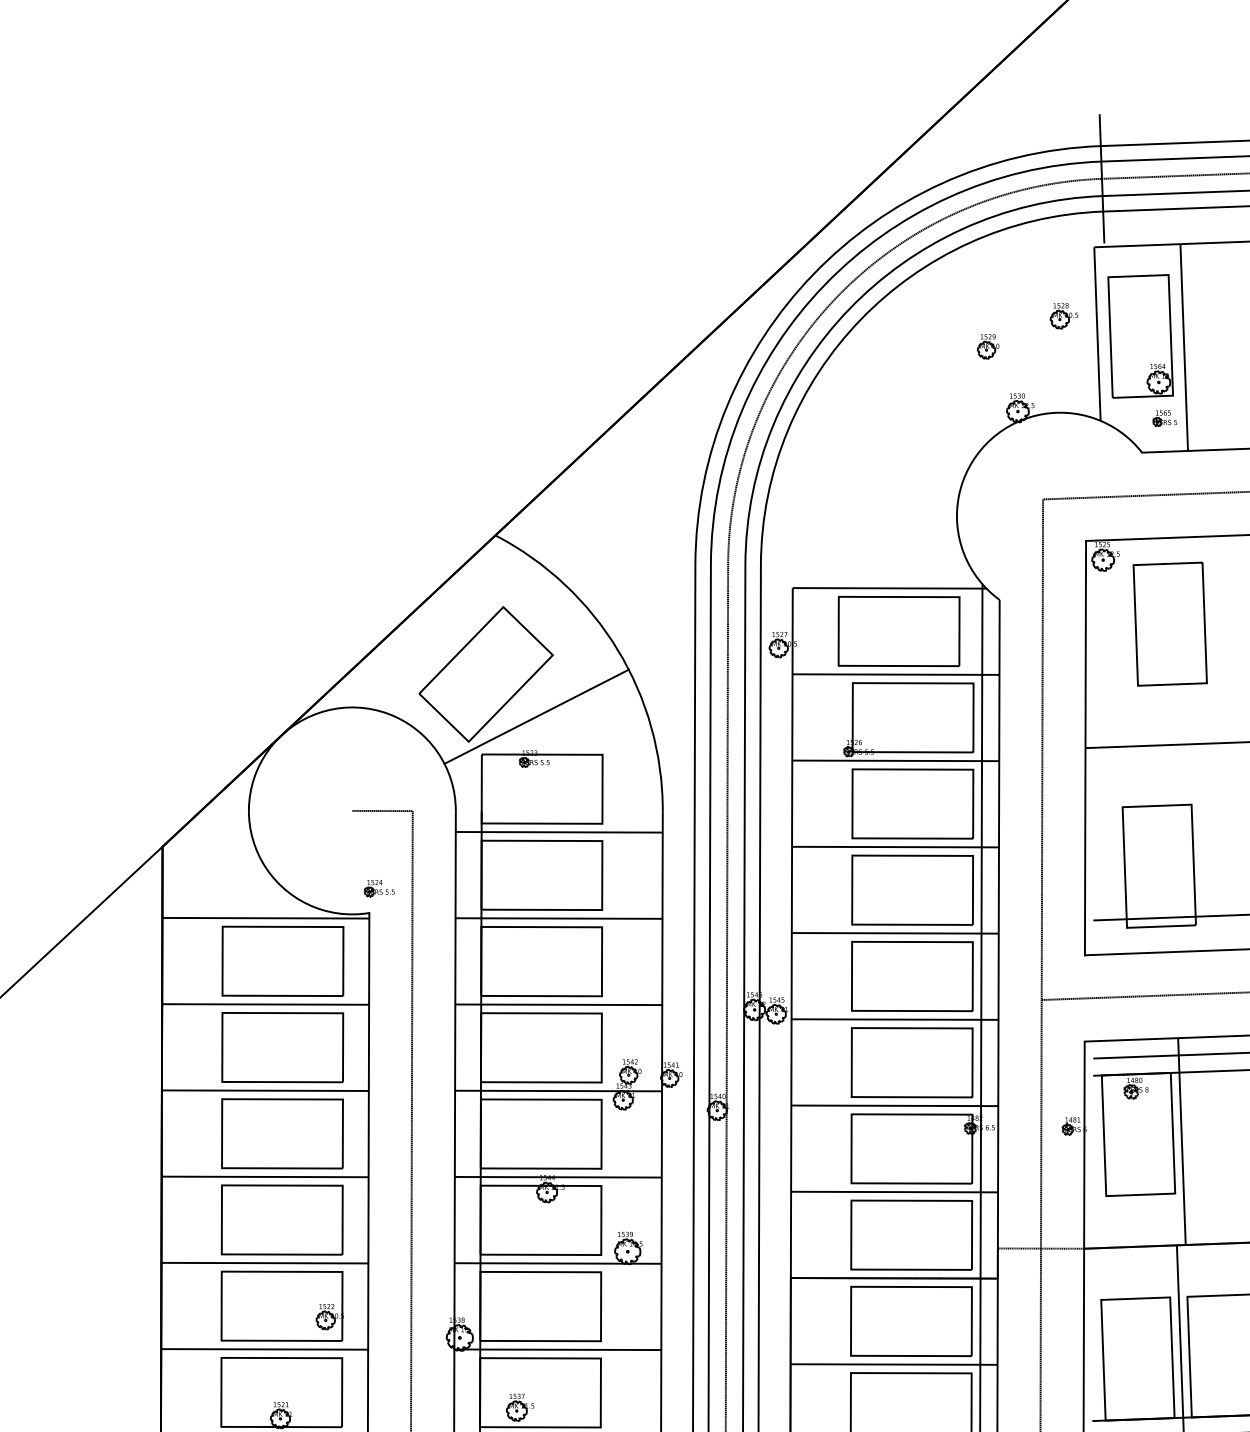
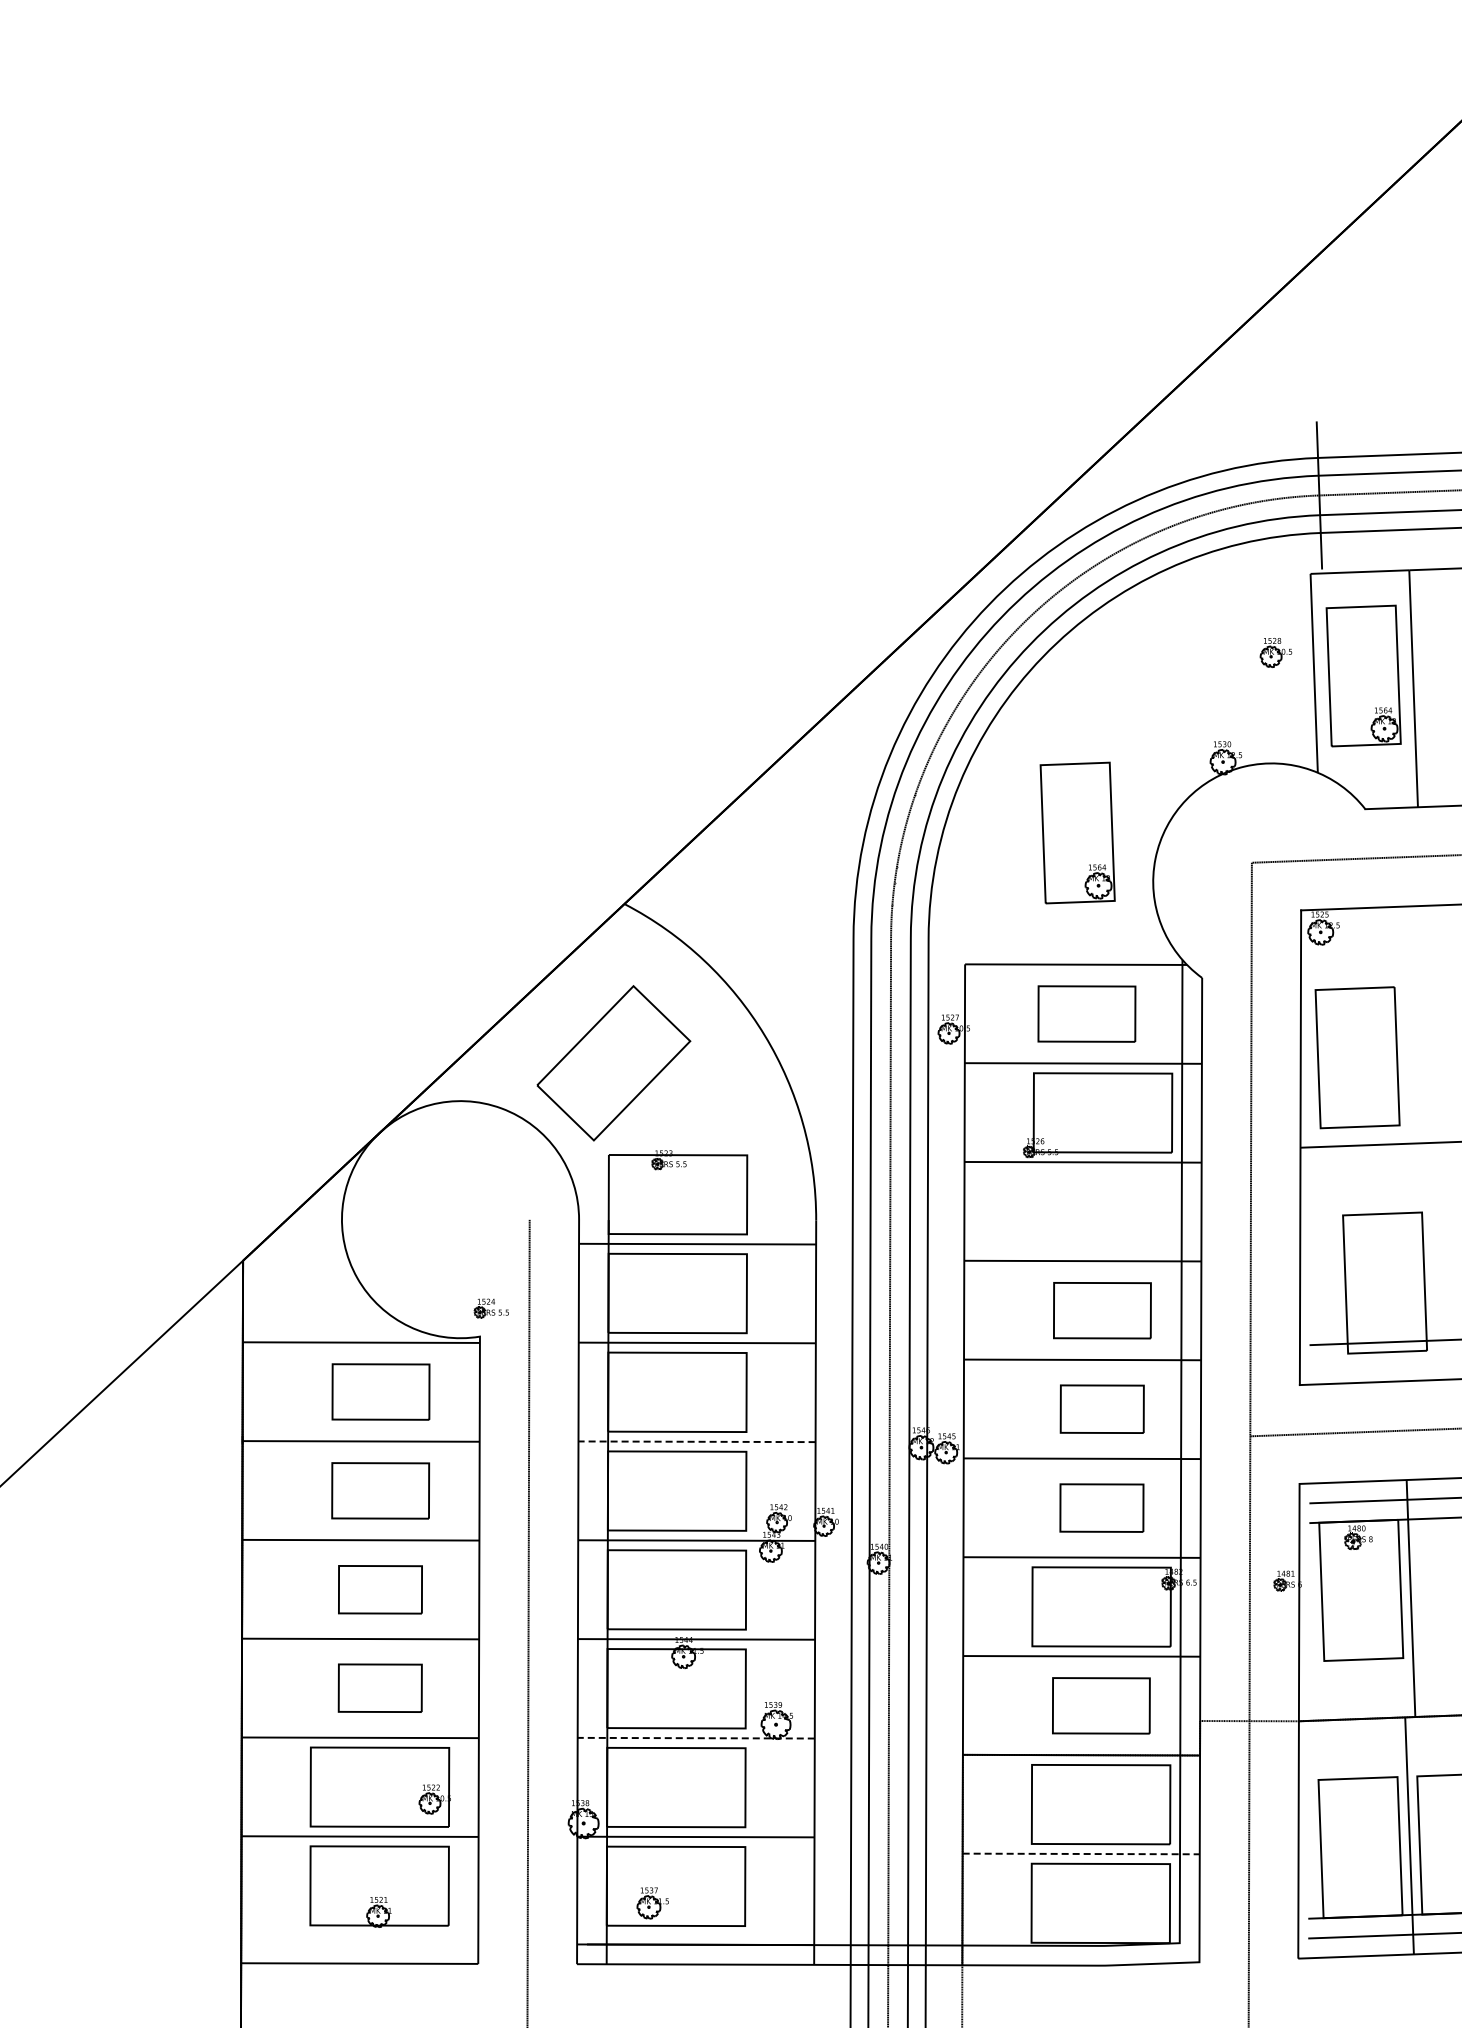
part: (987, 346) -> (1188, 687), removed
part: (1164, 418) -> (1391, 769), removed
part: (890, 473) -> (1077, 832), added
part: (1170, 623) -> (1357, 1057), moved
part: (898, 630) -> (1086, 1013), size x0.7
line: (536, 716) -> (671, 1111), removed
part: (912, 803) -> (1102, 1211), removed
line: (382, 810) -> (494, 1219), removed
part: (912, 890) -> (1102, 1310), size x0.7
part: (282, 960) -> (380, 1391), size x0.7
part: (912, 975) -> (1102, 1408), size x0.6
line: (559, 1004) -> (697, 1441), solid -> dashed
part: (282, 1047) -> (380, 1490), size x0.7
part: (911, 1062) -> (1101, 1507), size x0.6
part: (282, 1133) -> (380, 1589), size x0.6
part: (282, 1219) -> (380, 1687), size x0.6
part: (911, 1234) -> (1101, 1705), size x0.7
line: (558, 1263) -> (696, 1738), solid -> dashed
line: (894, 1364) -> (1081, 1853), solid -> dashed

